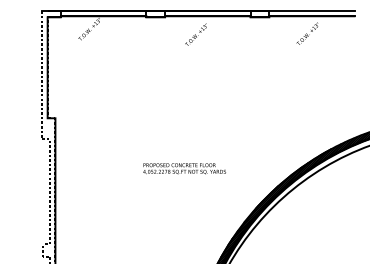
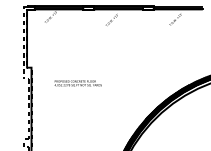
text: (183, 168) -> (77, 83), moved

